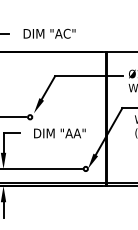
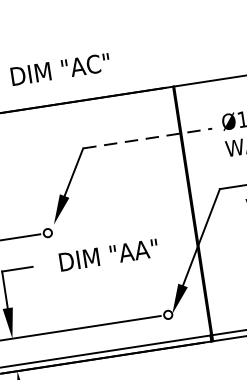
line: (89, 76) -> (148, 138), solid -> dashed

